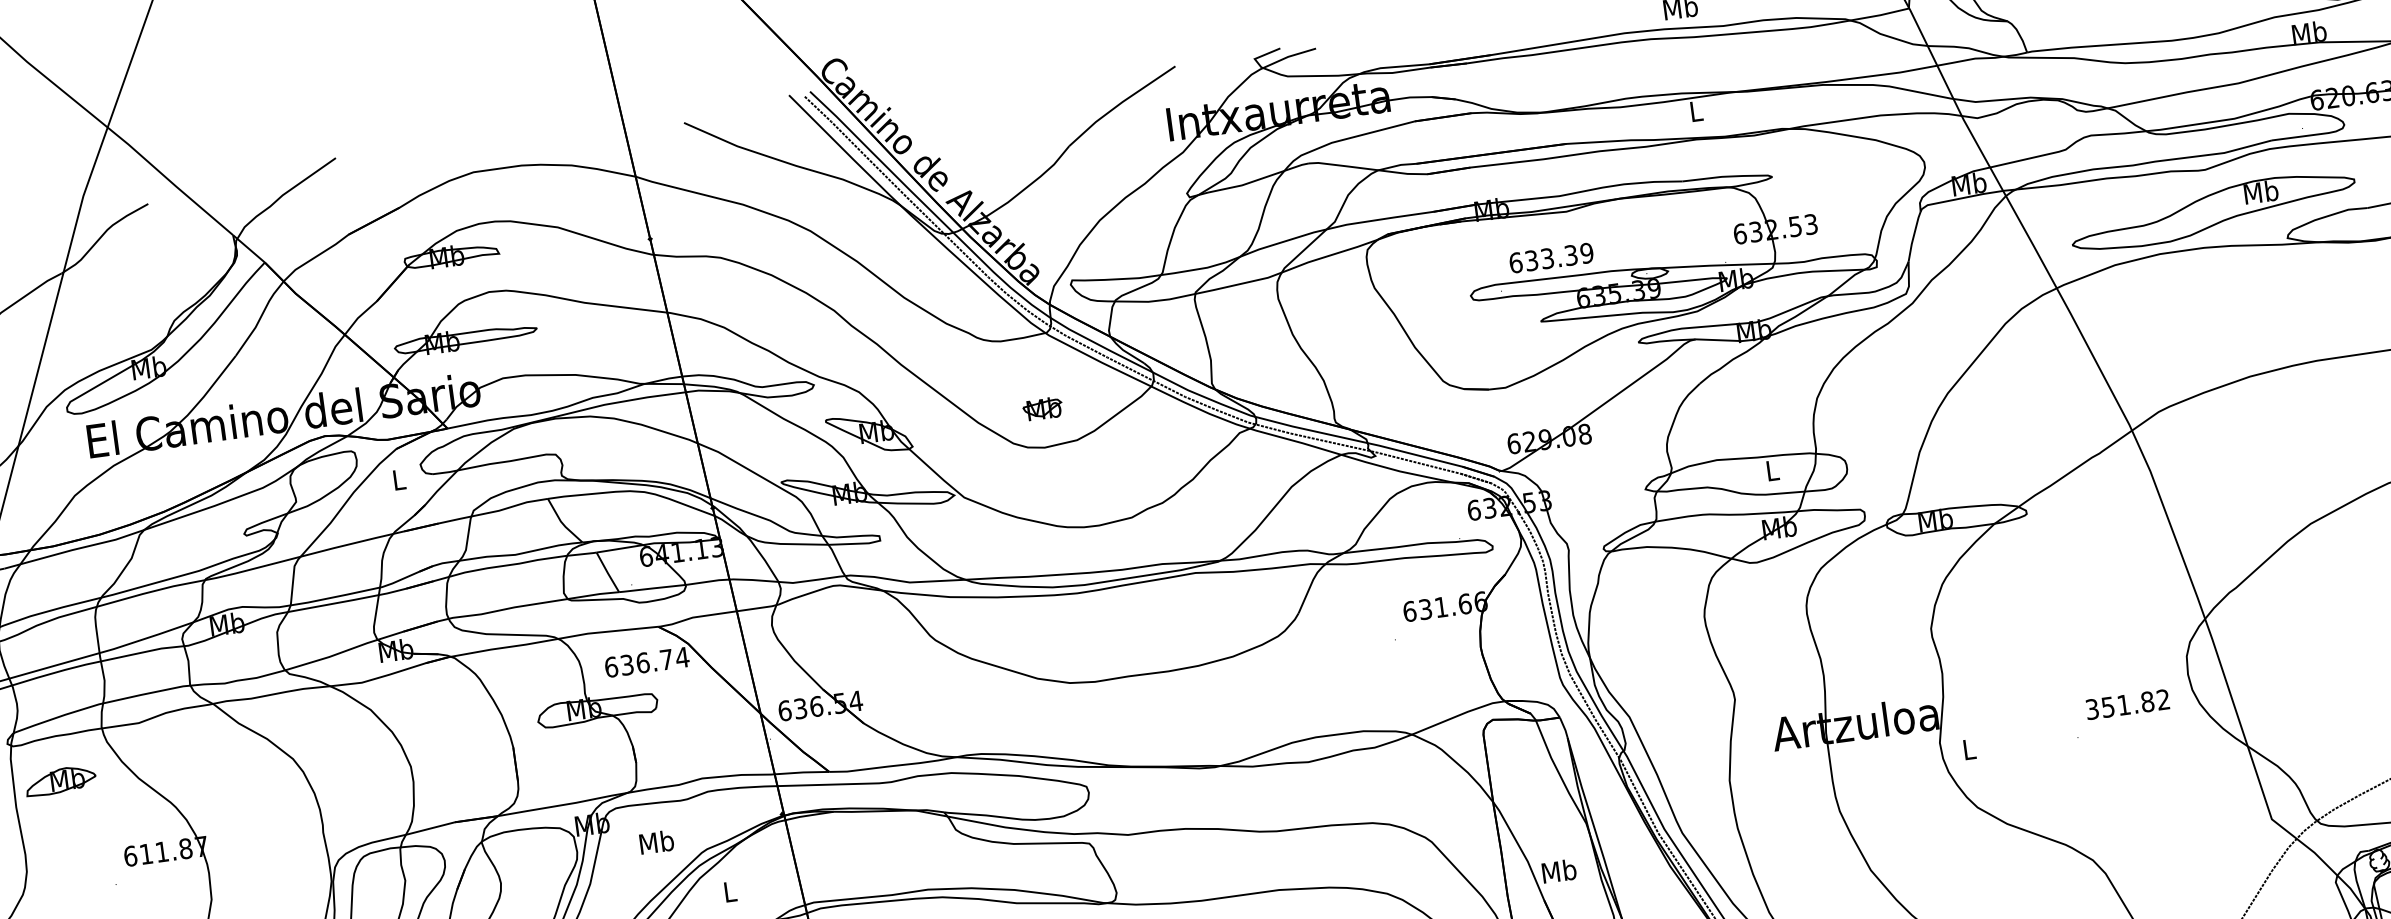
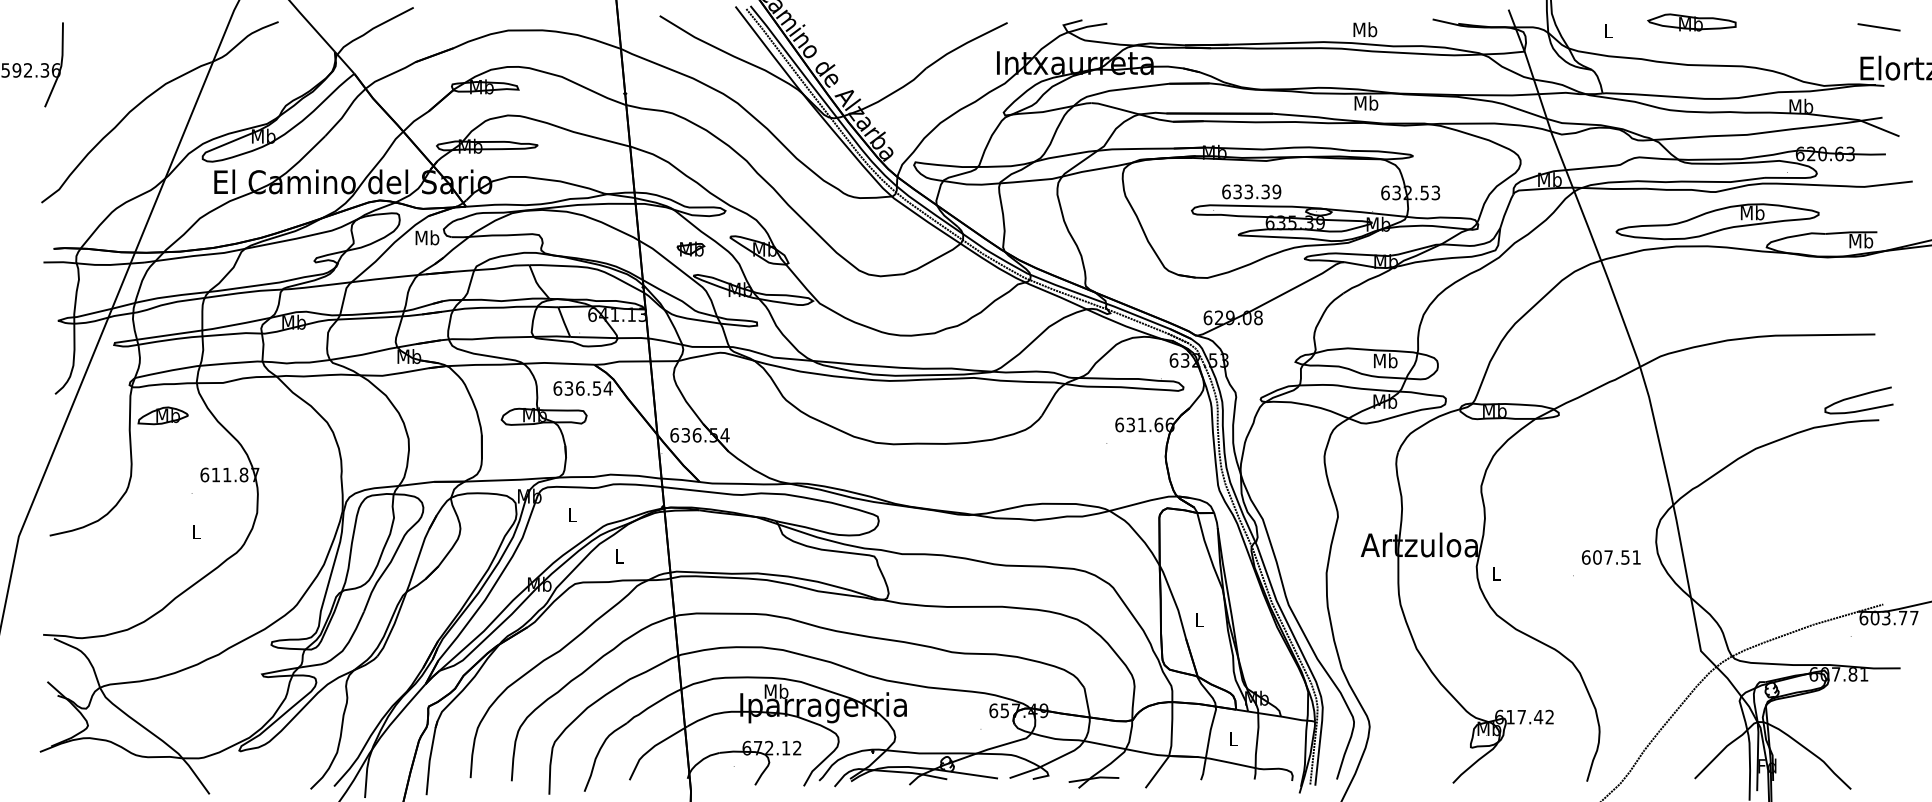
text: (1696, 110) -> (1366, 102), L -> Mb
part: (1042, 408) -> (690, 248), moved
text: (1772, 470) -> (1385, 360), L -> Mb
text: (399, 479) -> (427, 237), L -> Mb
text: (665, 659) -> (596, 388), 636.74 -> 636.54
text: (2126, 704) -> (1610, 557), 351.82 -> 607.51
text: (656, 841) -> (572, 514), Mb -> L
text: (1559, 870) -> (1199, 619), Mb -> L

